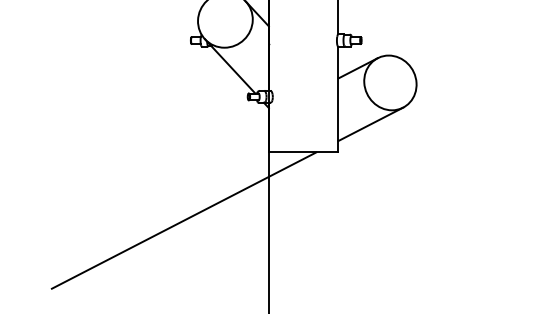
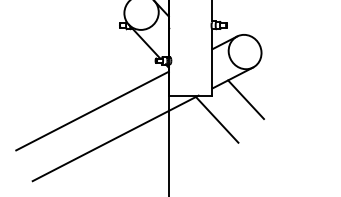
line: (392, 158) -> (246, 99), added
line: (147, 176) -> (92, 110), added
line: (344, 190) -> (216, 119), added

